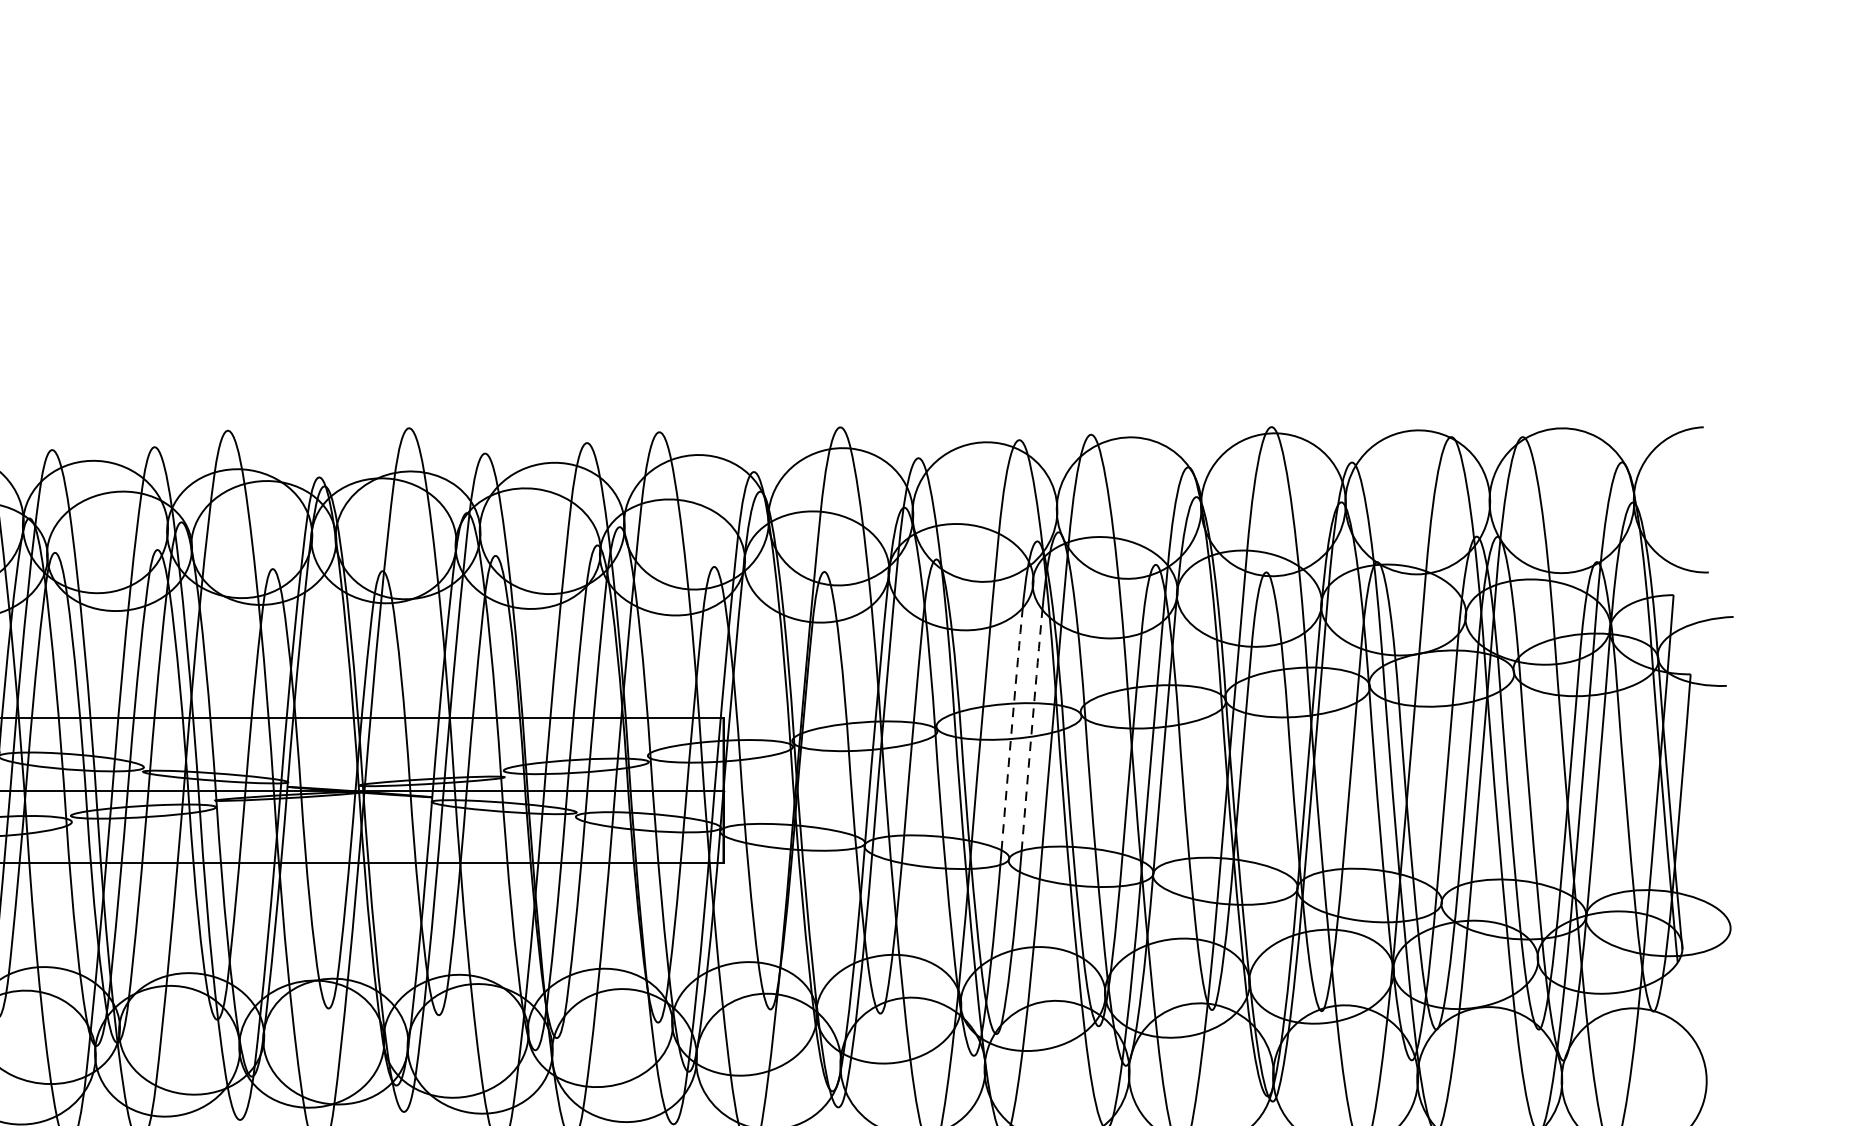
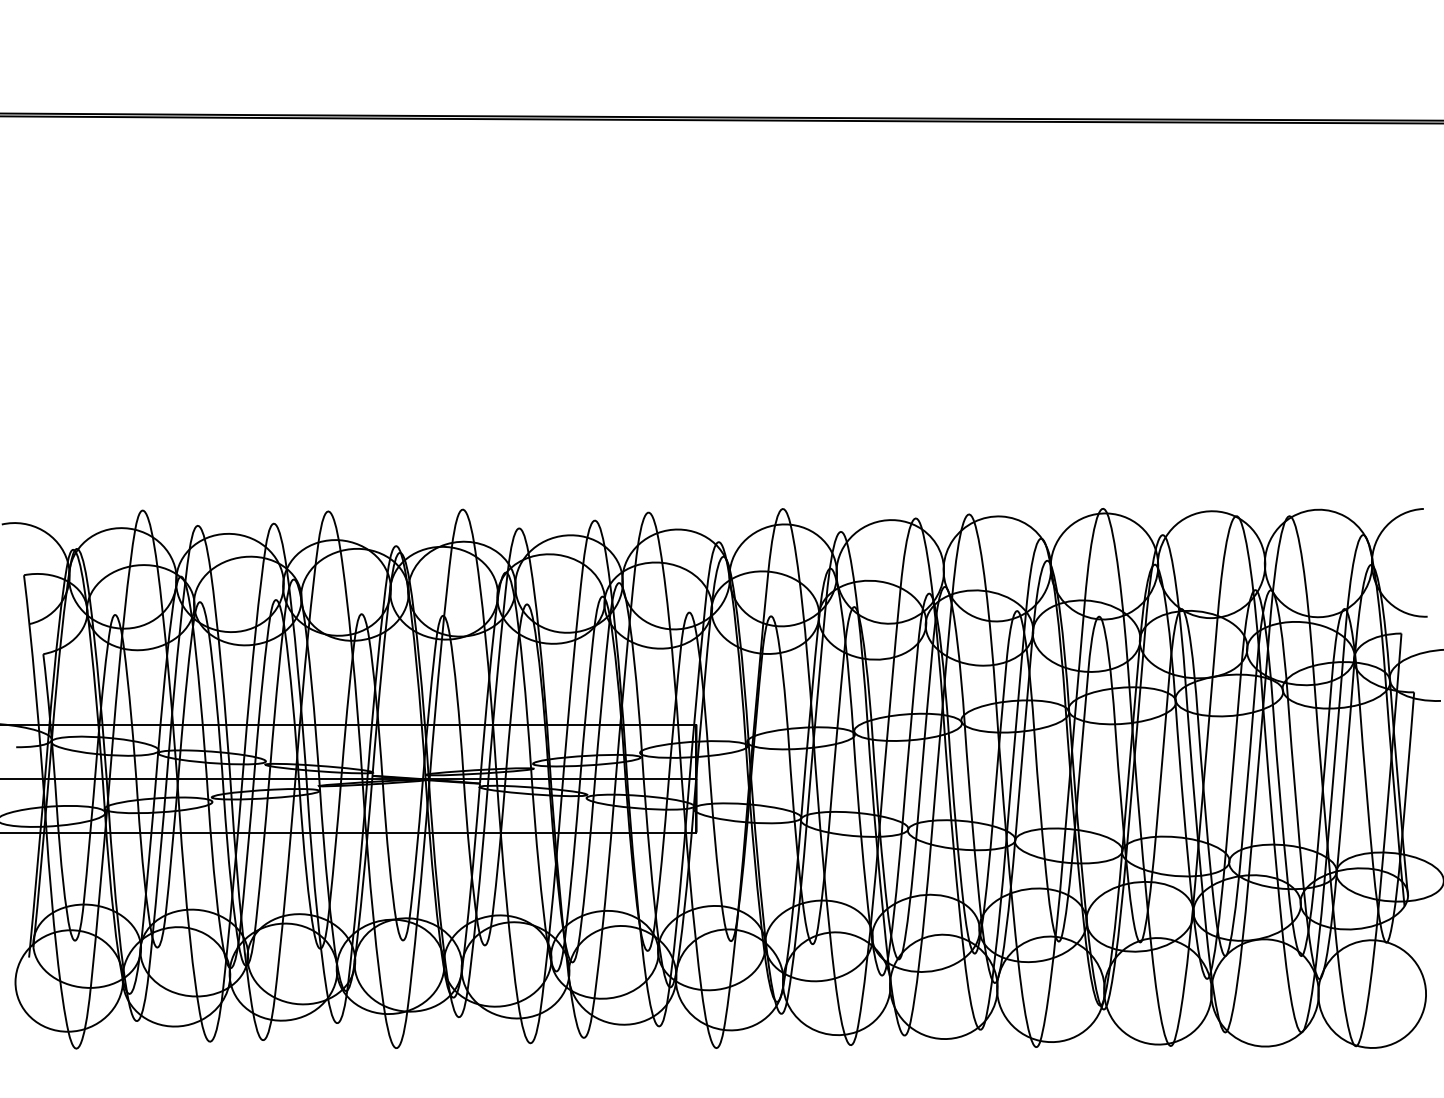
arc: (1012, 725) -> (910, 730), dashed -> solid
arc: (1032, 727) -> (925, 731), dashed -> solid

